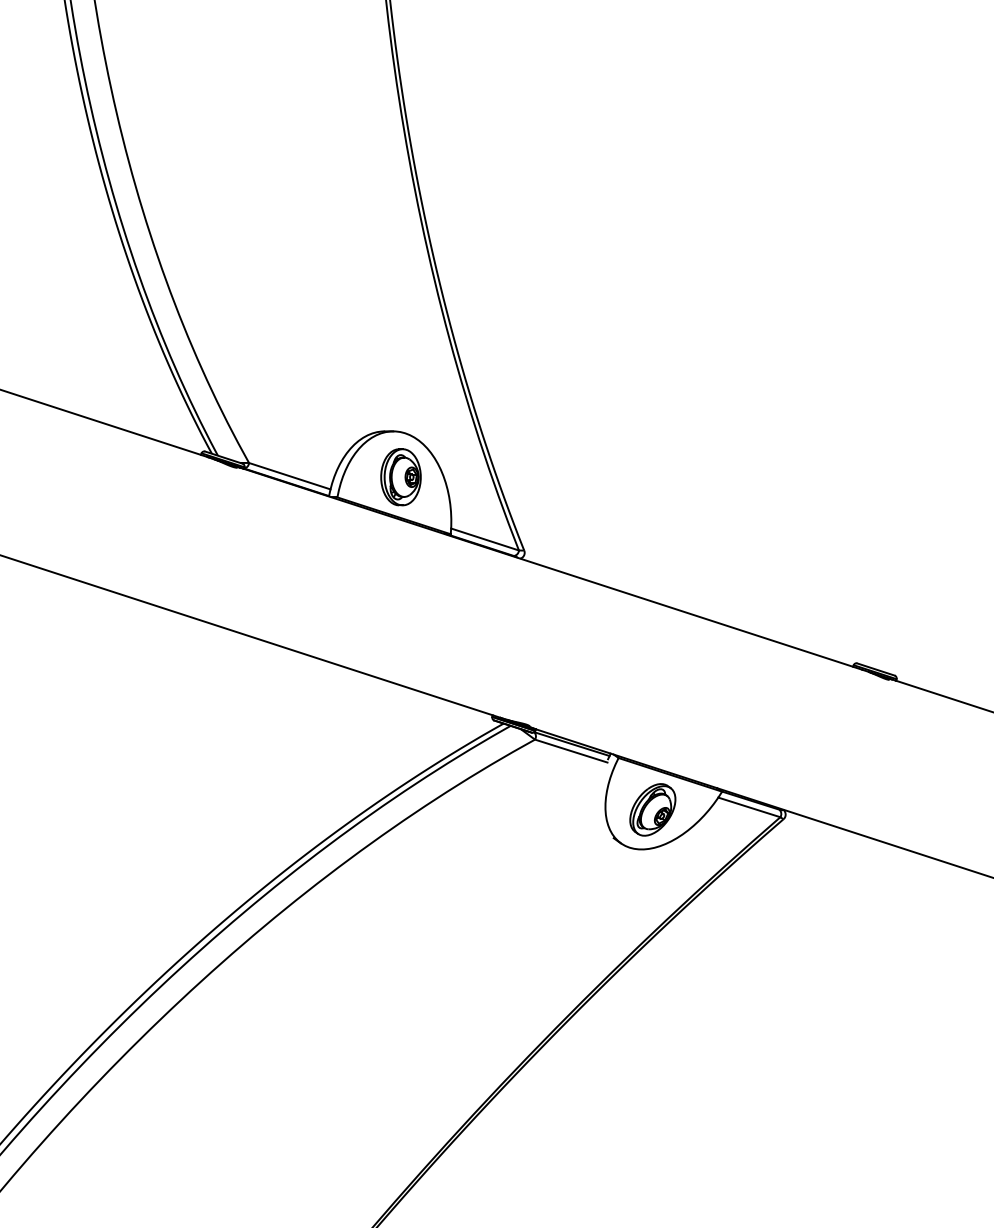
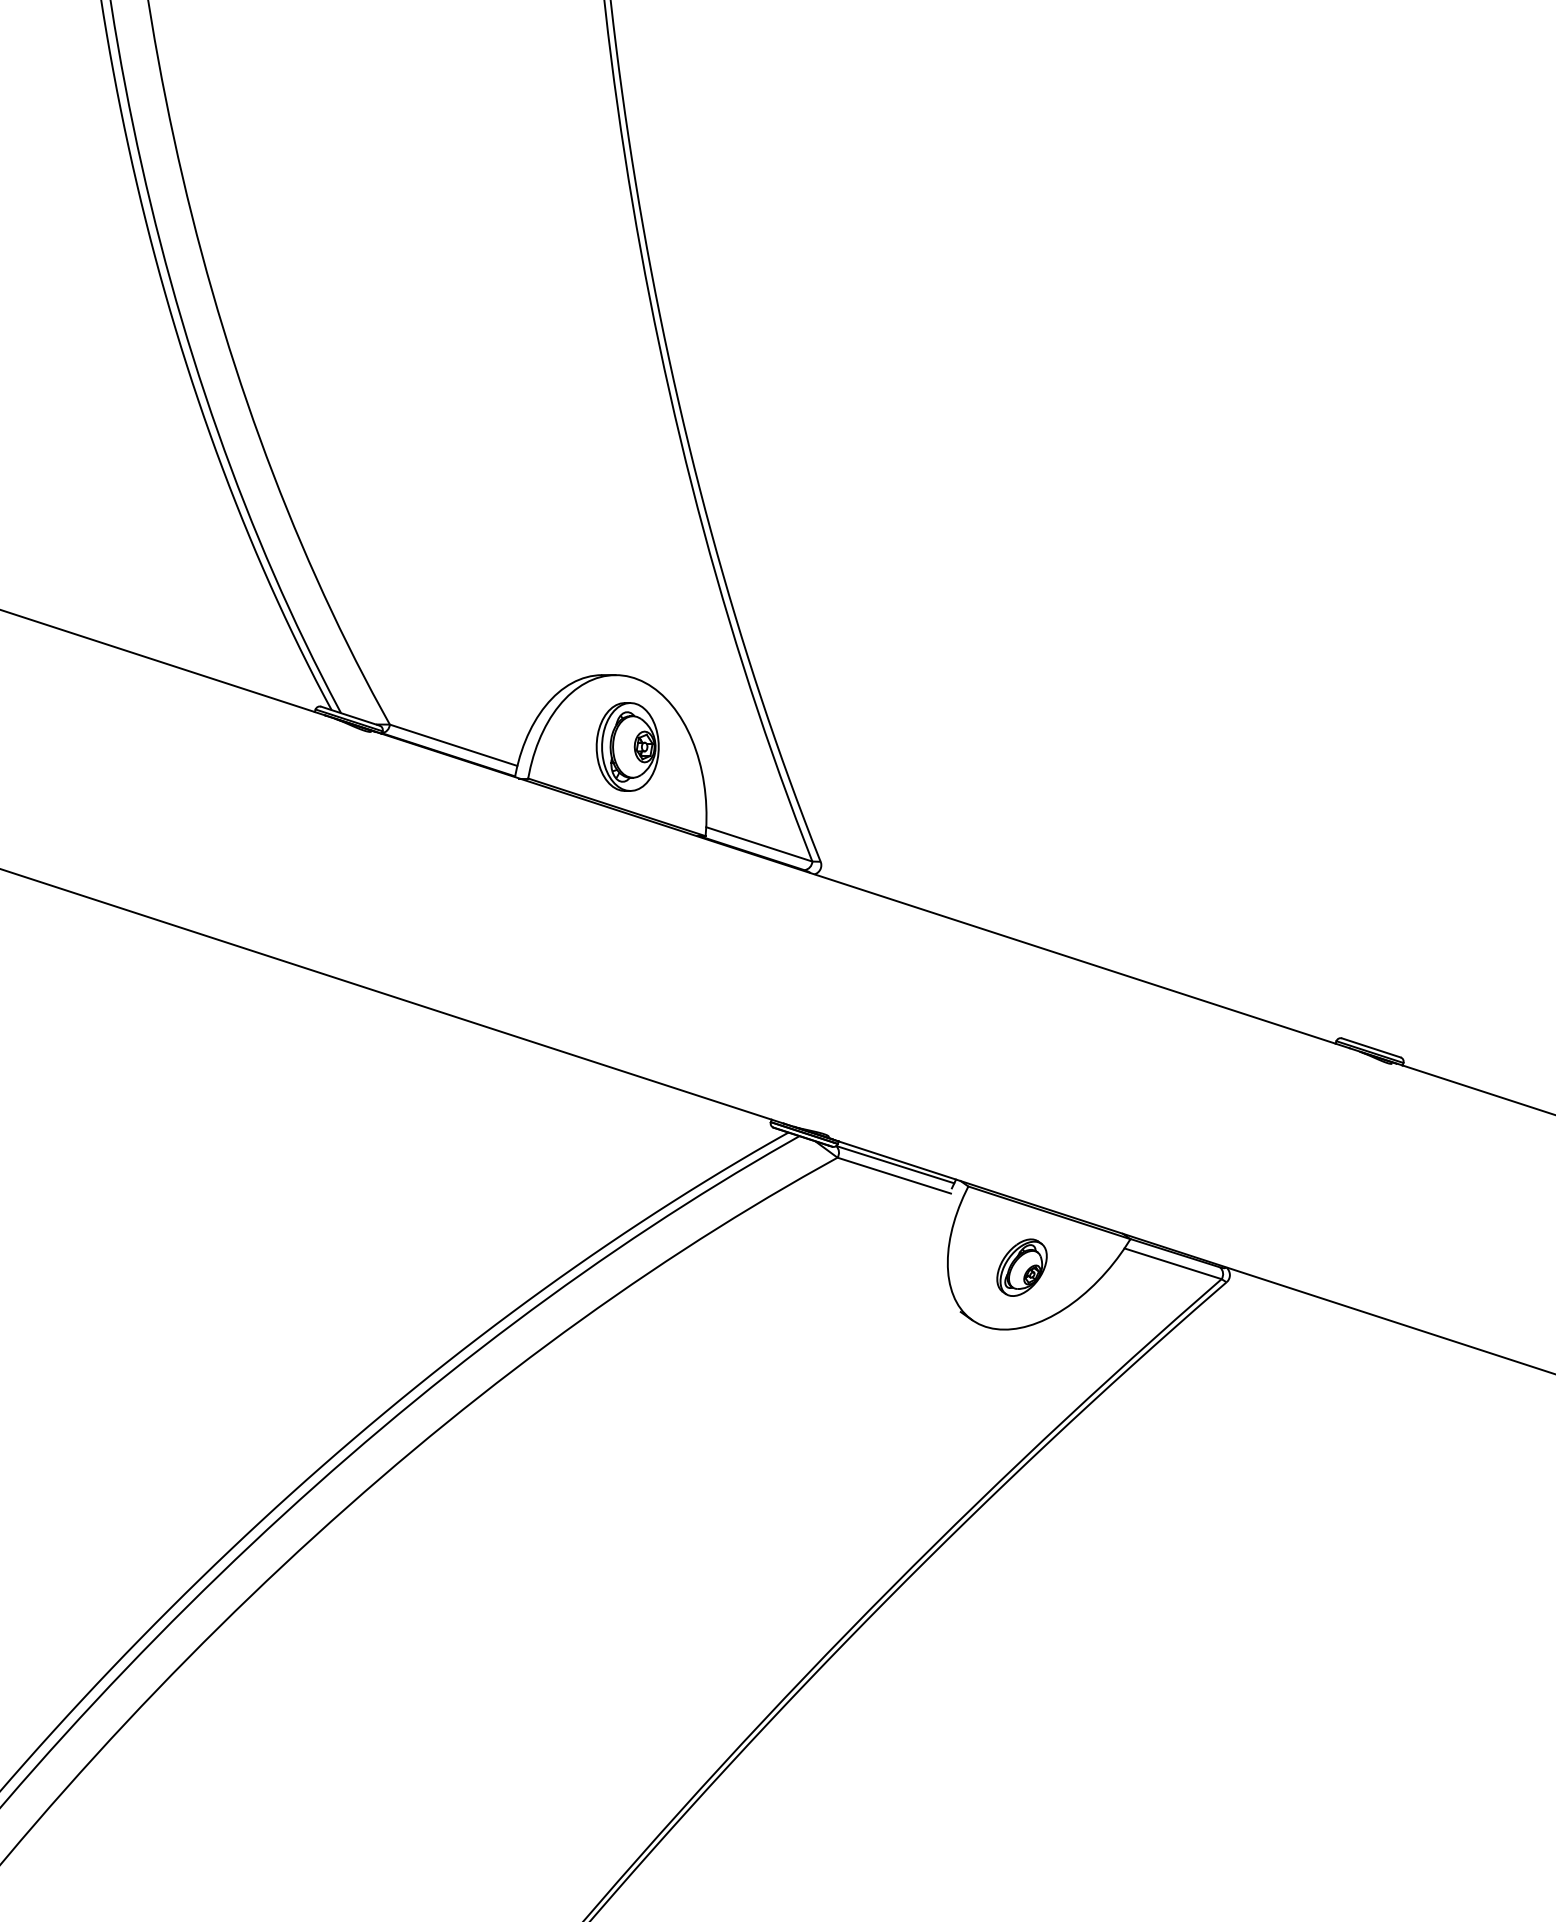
part: (652, 809) -> (1021, 1267), size x0.7

